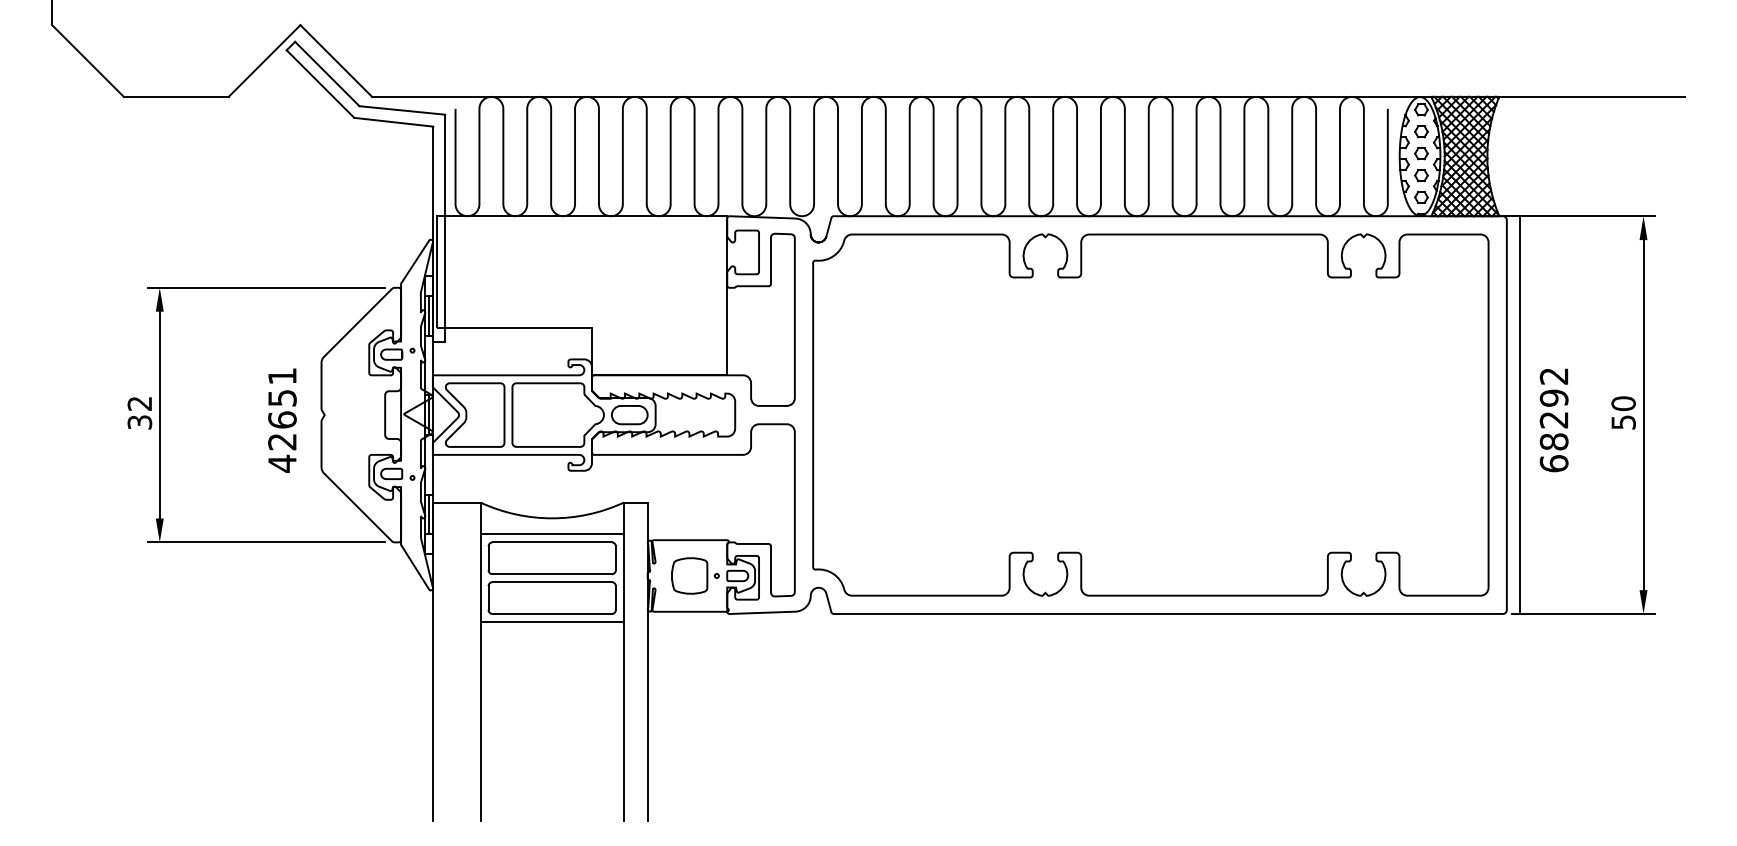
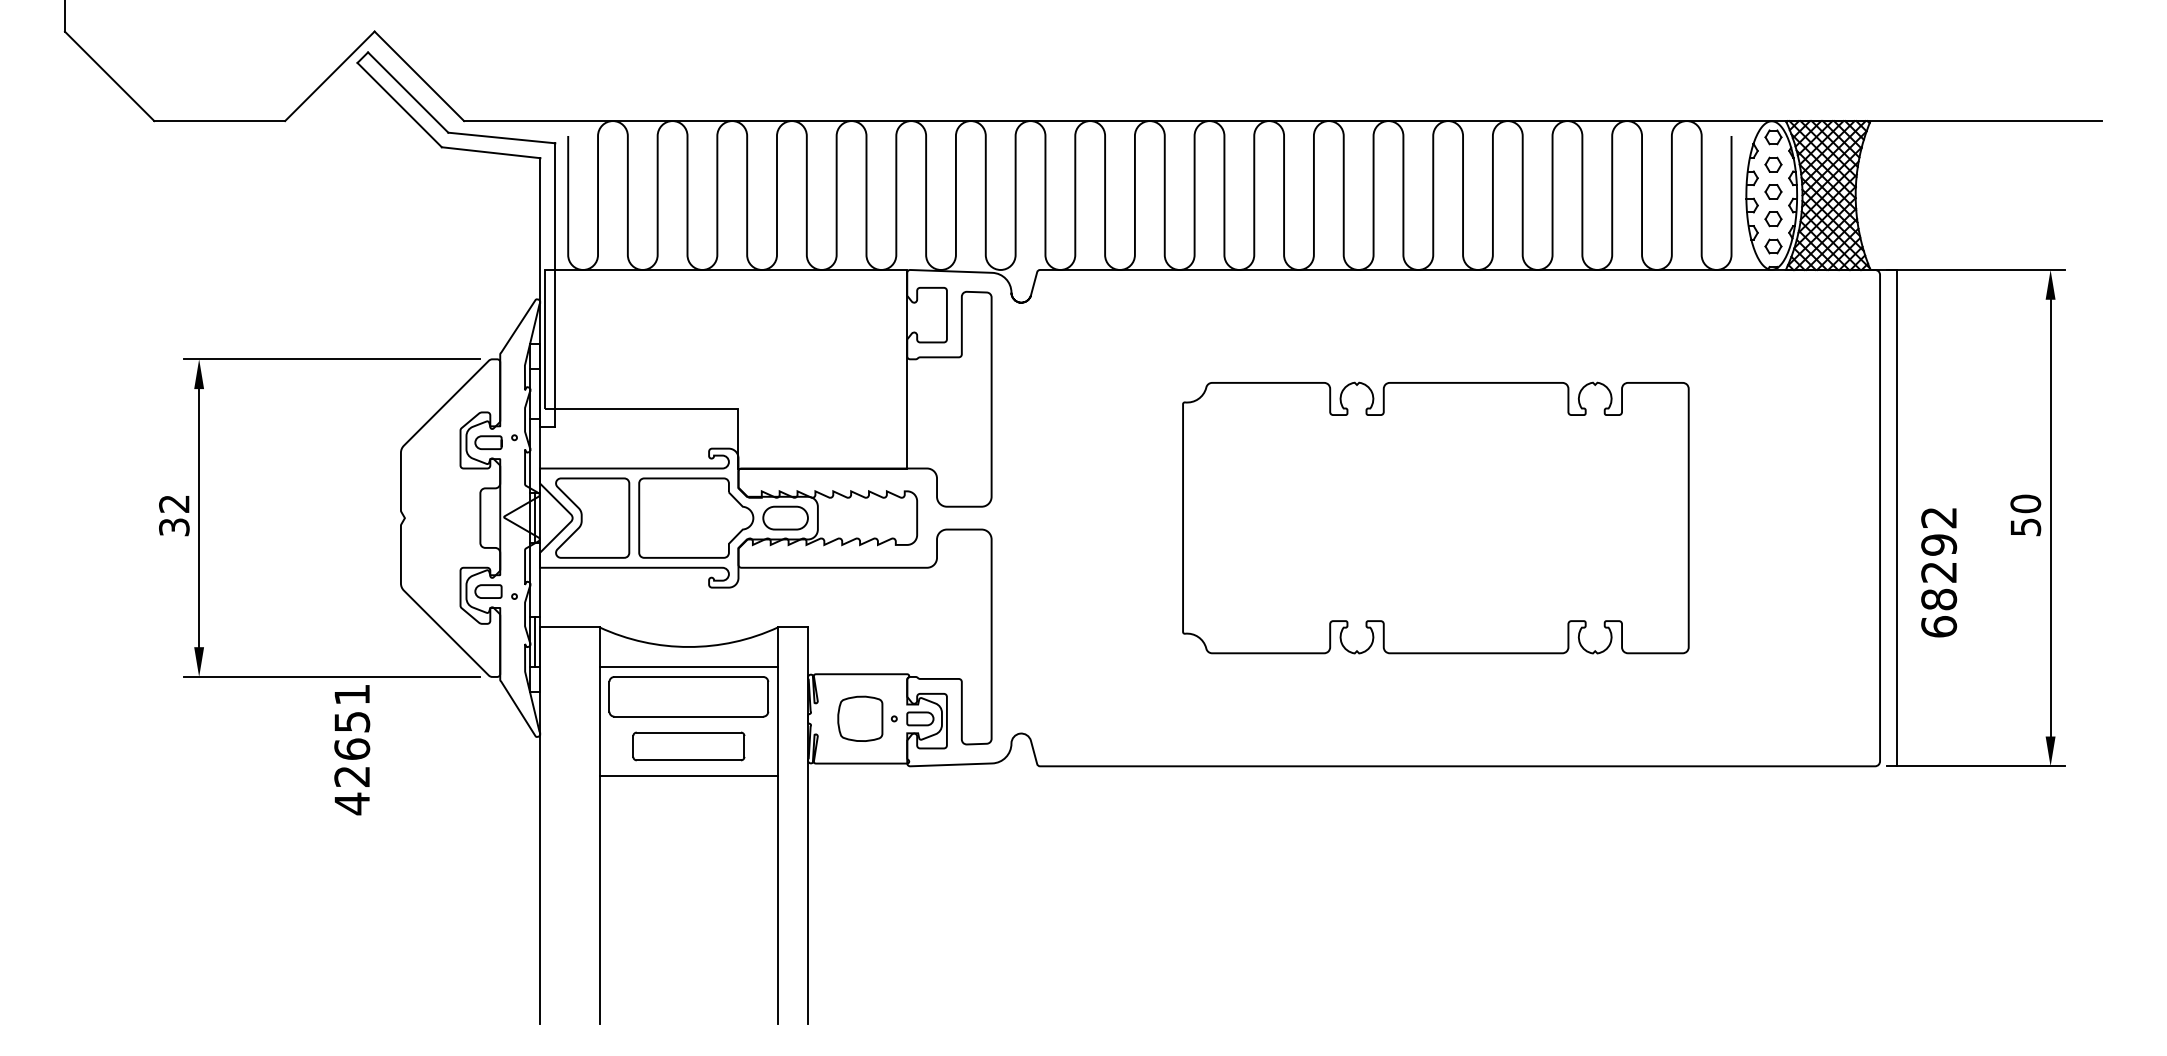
line: (428, 315) -> (534, 393), removed
part: (1150, 414) -> (1435, 517), size x0.6
text: (282, 420) -> (352, 750), moved
text: (1554, 420) -> (1939, 572), moved
part: (551, 598) -> (688, 746), size x0.7

